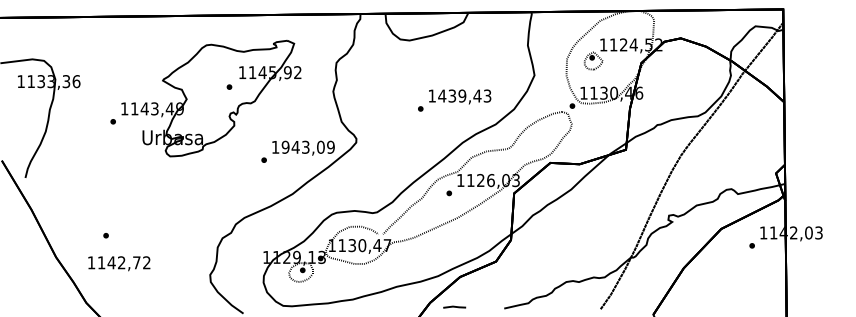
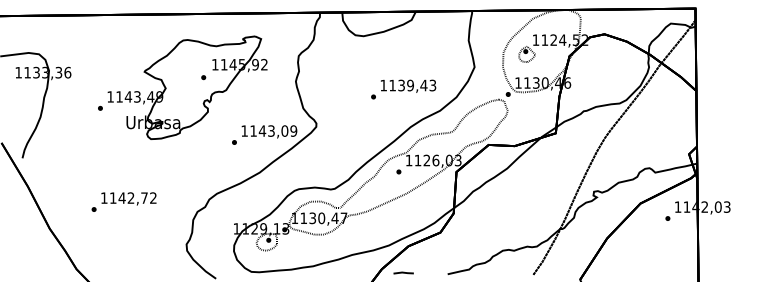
text: (442, 95) -> (392, 85), 1439,43 -> 1139,43
text: (285, 146) -> (253, 130), 1943,09 -> 1143,09
text: (119, 263) -> (129, 198), moved

